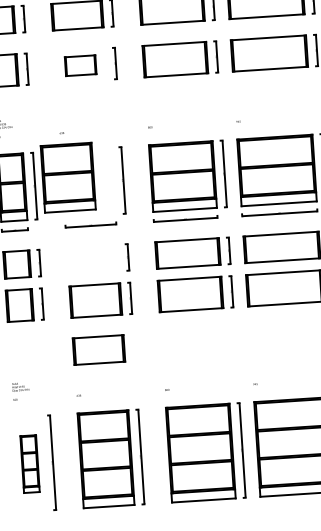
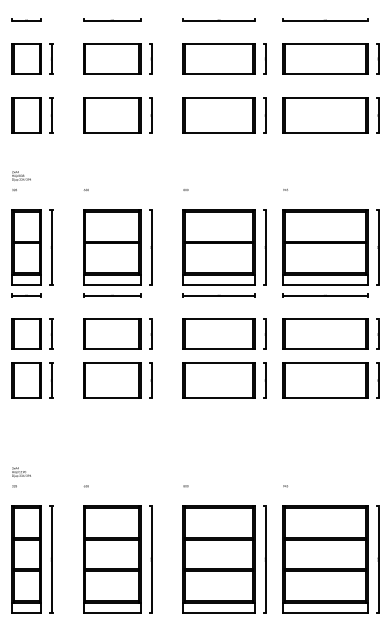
part: (80, 65) -> (112, 115), size x1.67
part: (68, 177) -> (112, 247), moved
part: (99, 349) -> (112, 333), moved
part: (30, 464) -> (26, 559), size x1.67

